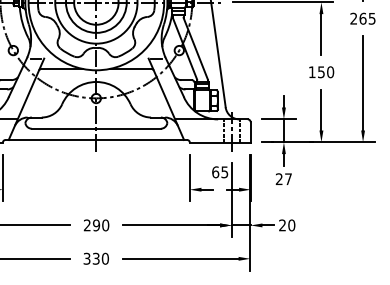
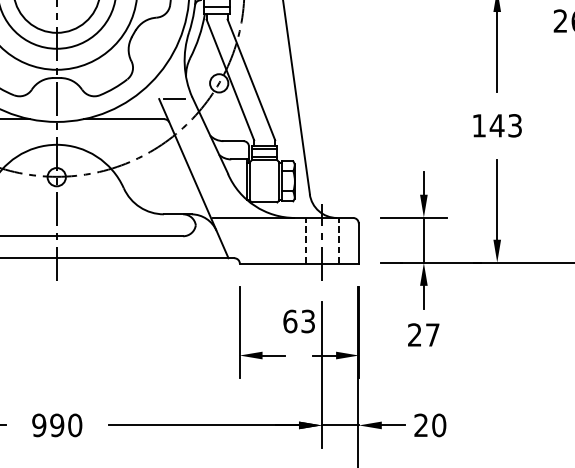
text: (325, 72) -> (505, 126), 150 -> 143
text: (224, 171) -> (307, 319), 65 -> 63
text: (86, 225) -> (37, 425), 290 -> 990

